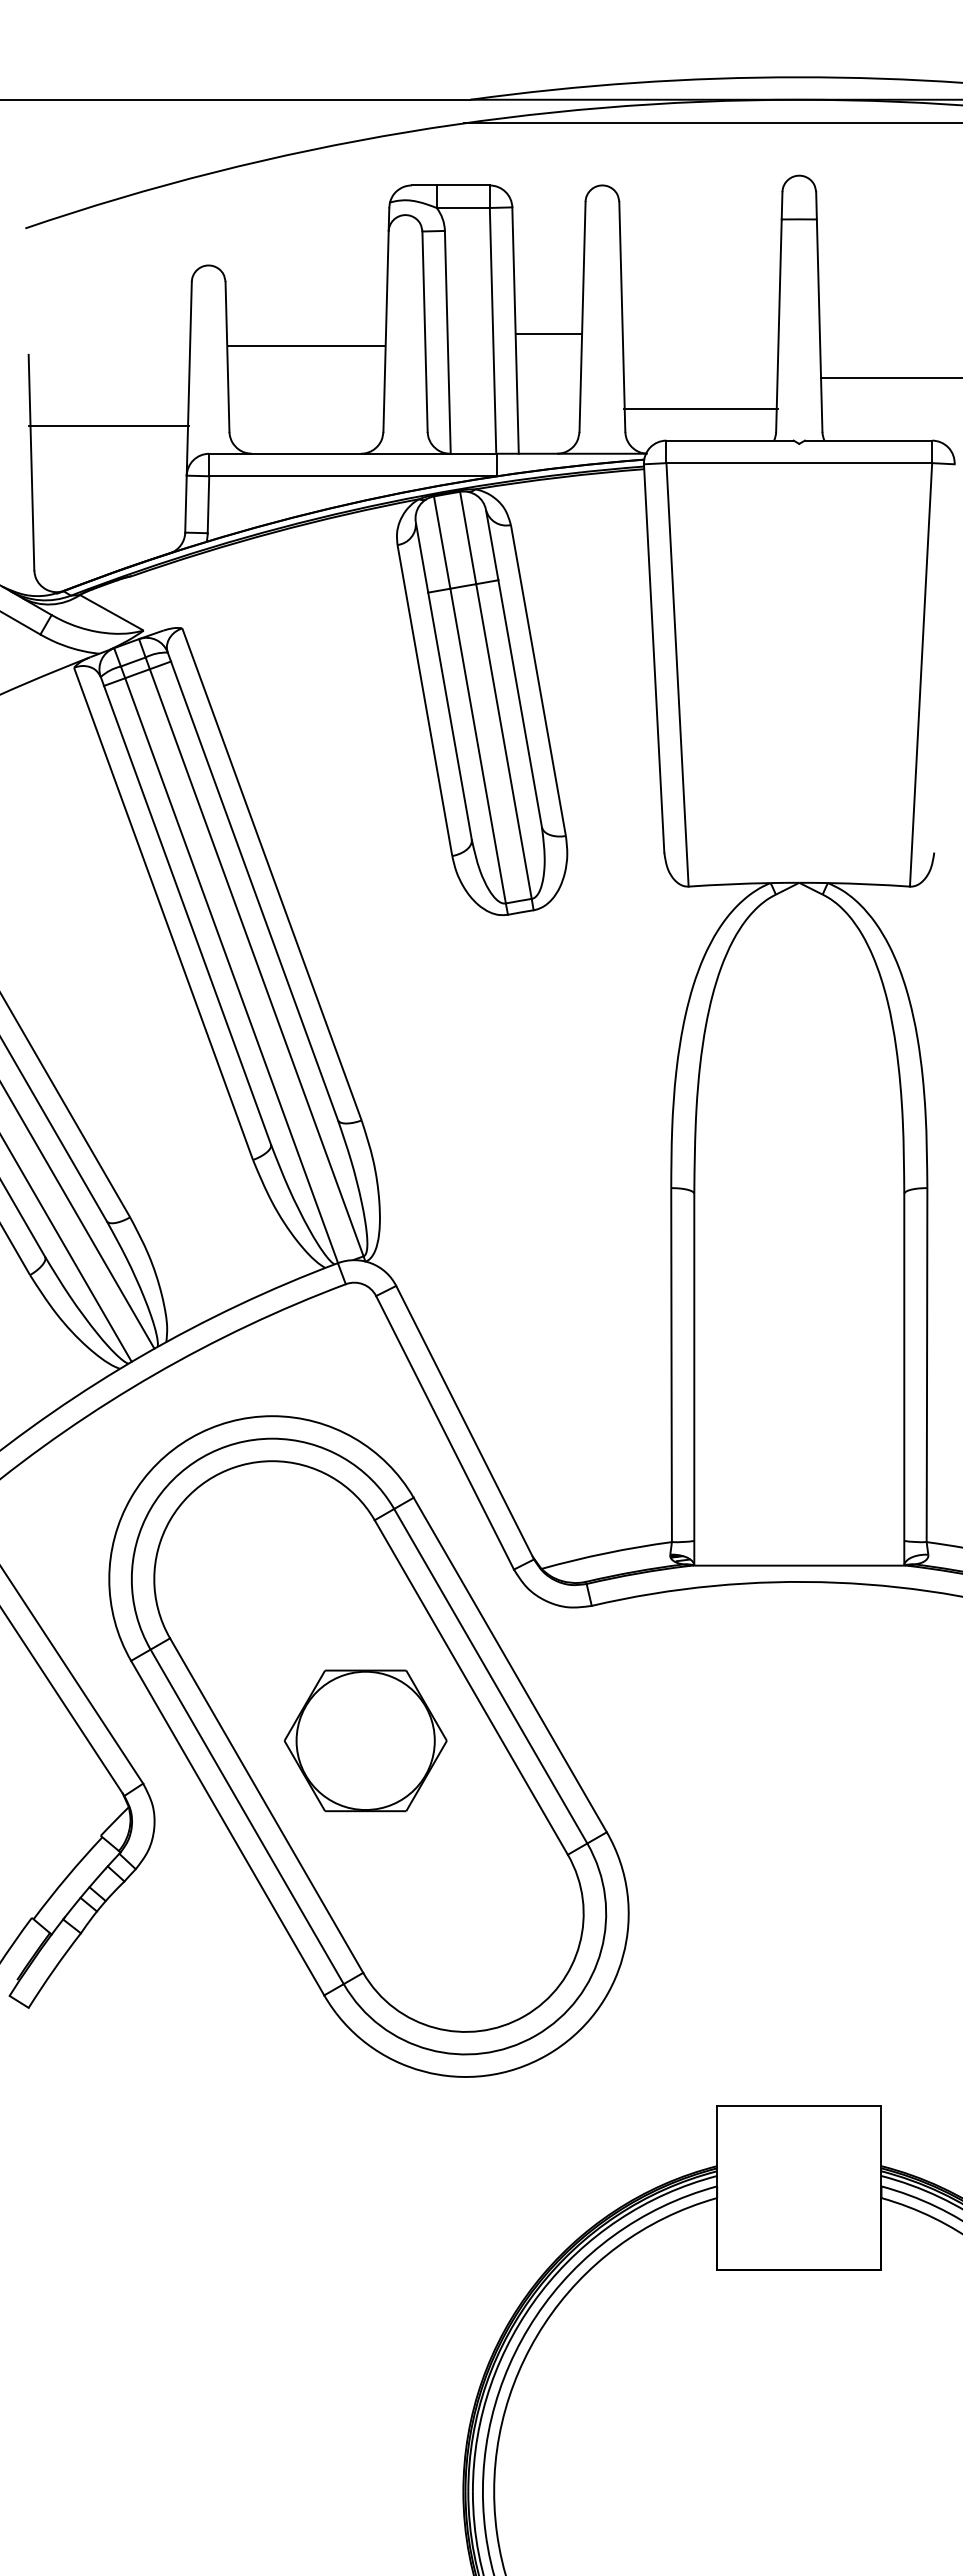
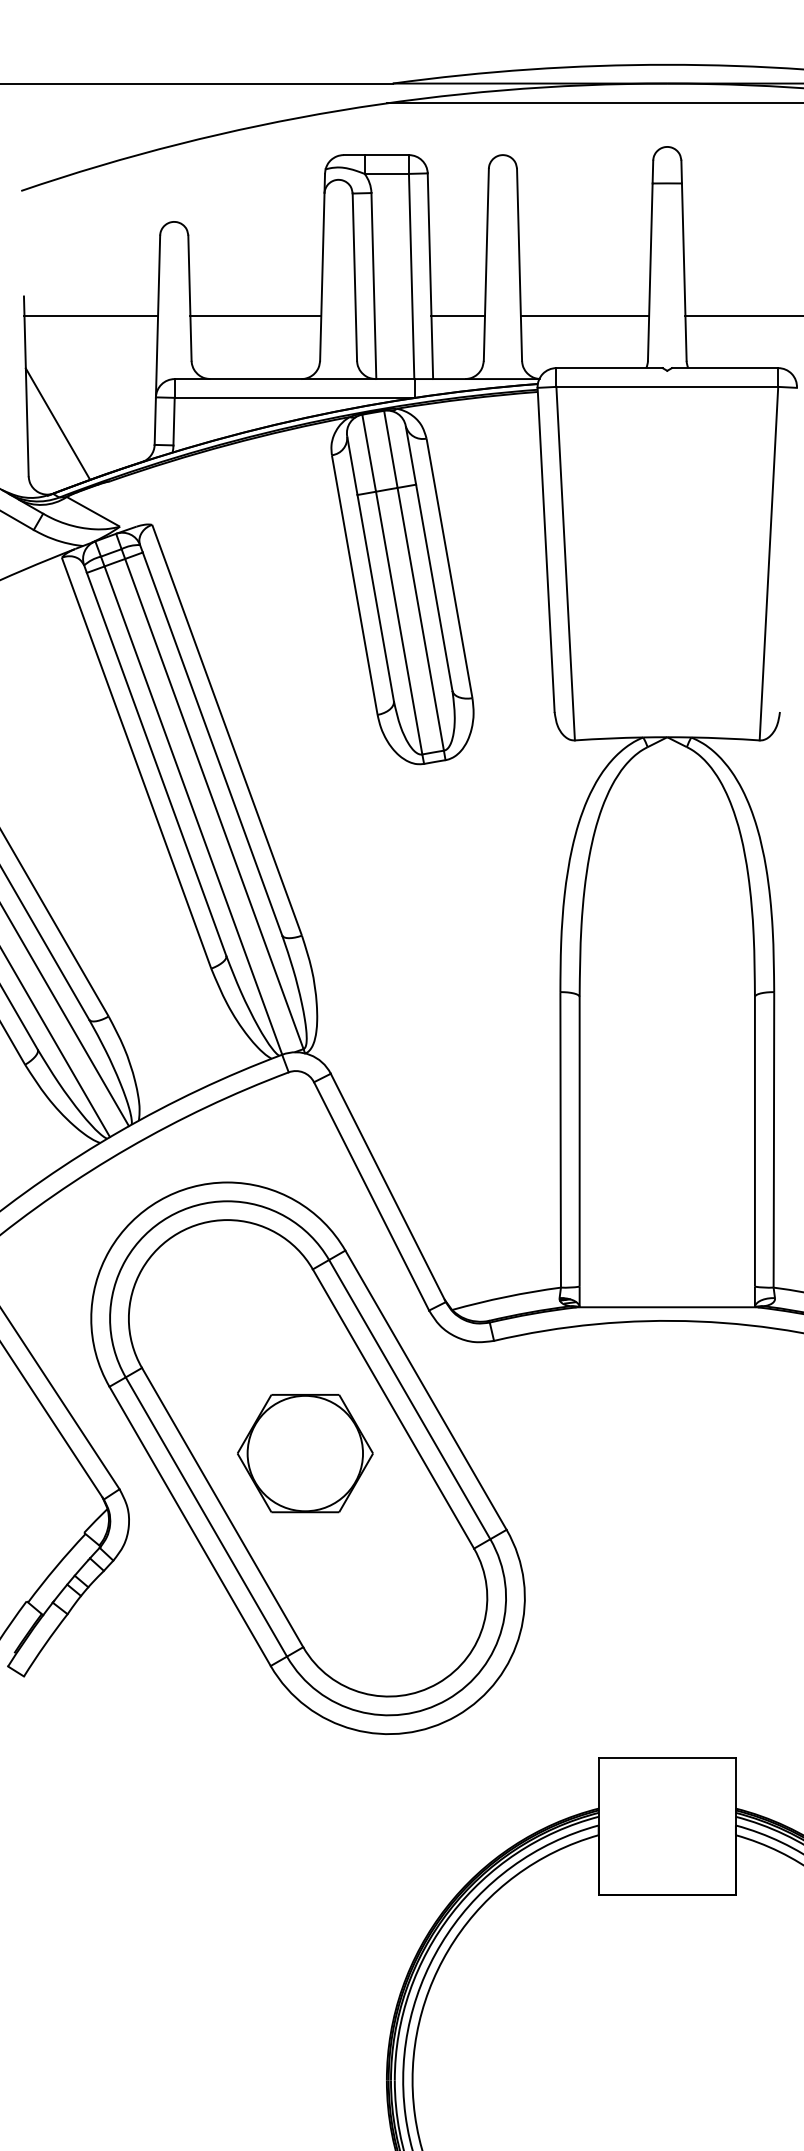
line: (548, 333) -> (457, 315), moved
line: (306, 345) -> (255, 315), moved
line: (700, 408) -> (584, 315), moved
line: (109, 425) -> (91, 315), moved
line: (68, 507) -> (57, 423), added

